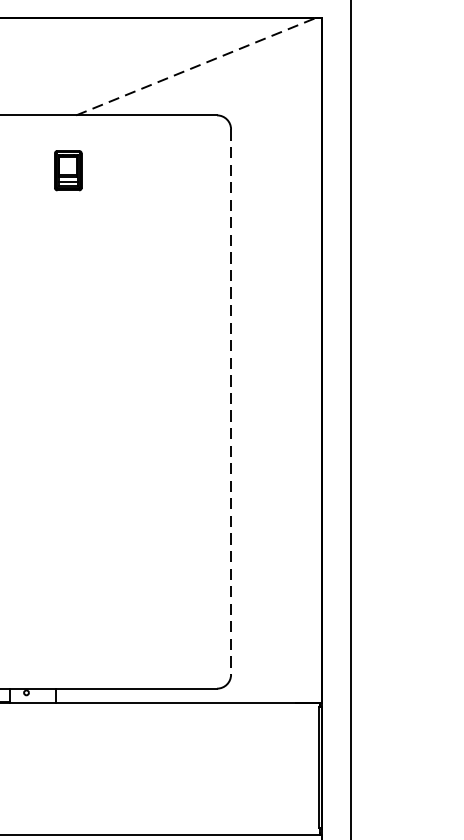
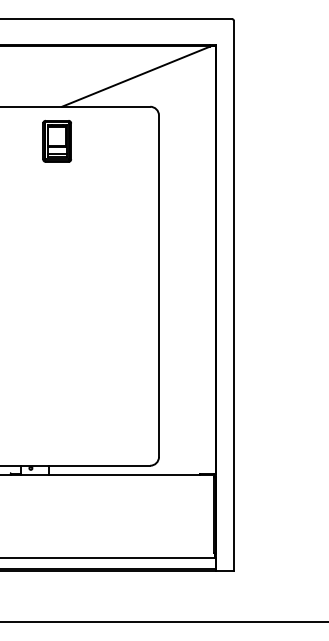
line: (196, 67) -> (137, 76), dashed -> solid
part: (67, 170) -> (56, 141), size x1.67
line: (231, 402) -> (159, 286), dashed -> solid

